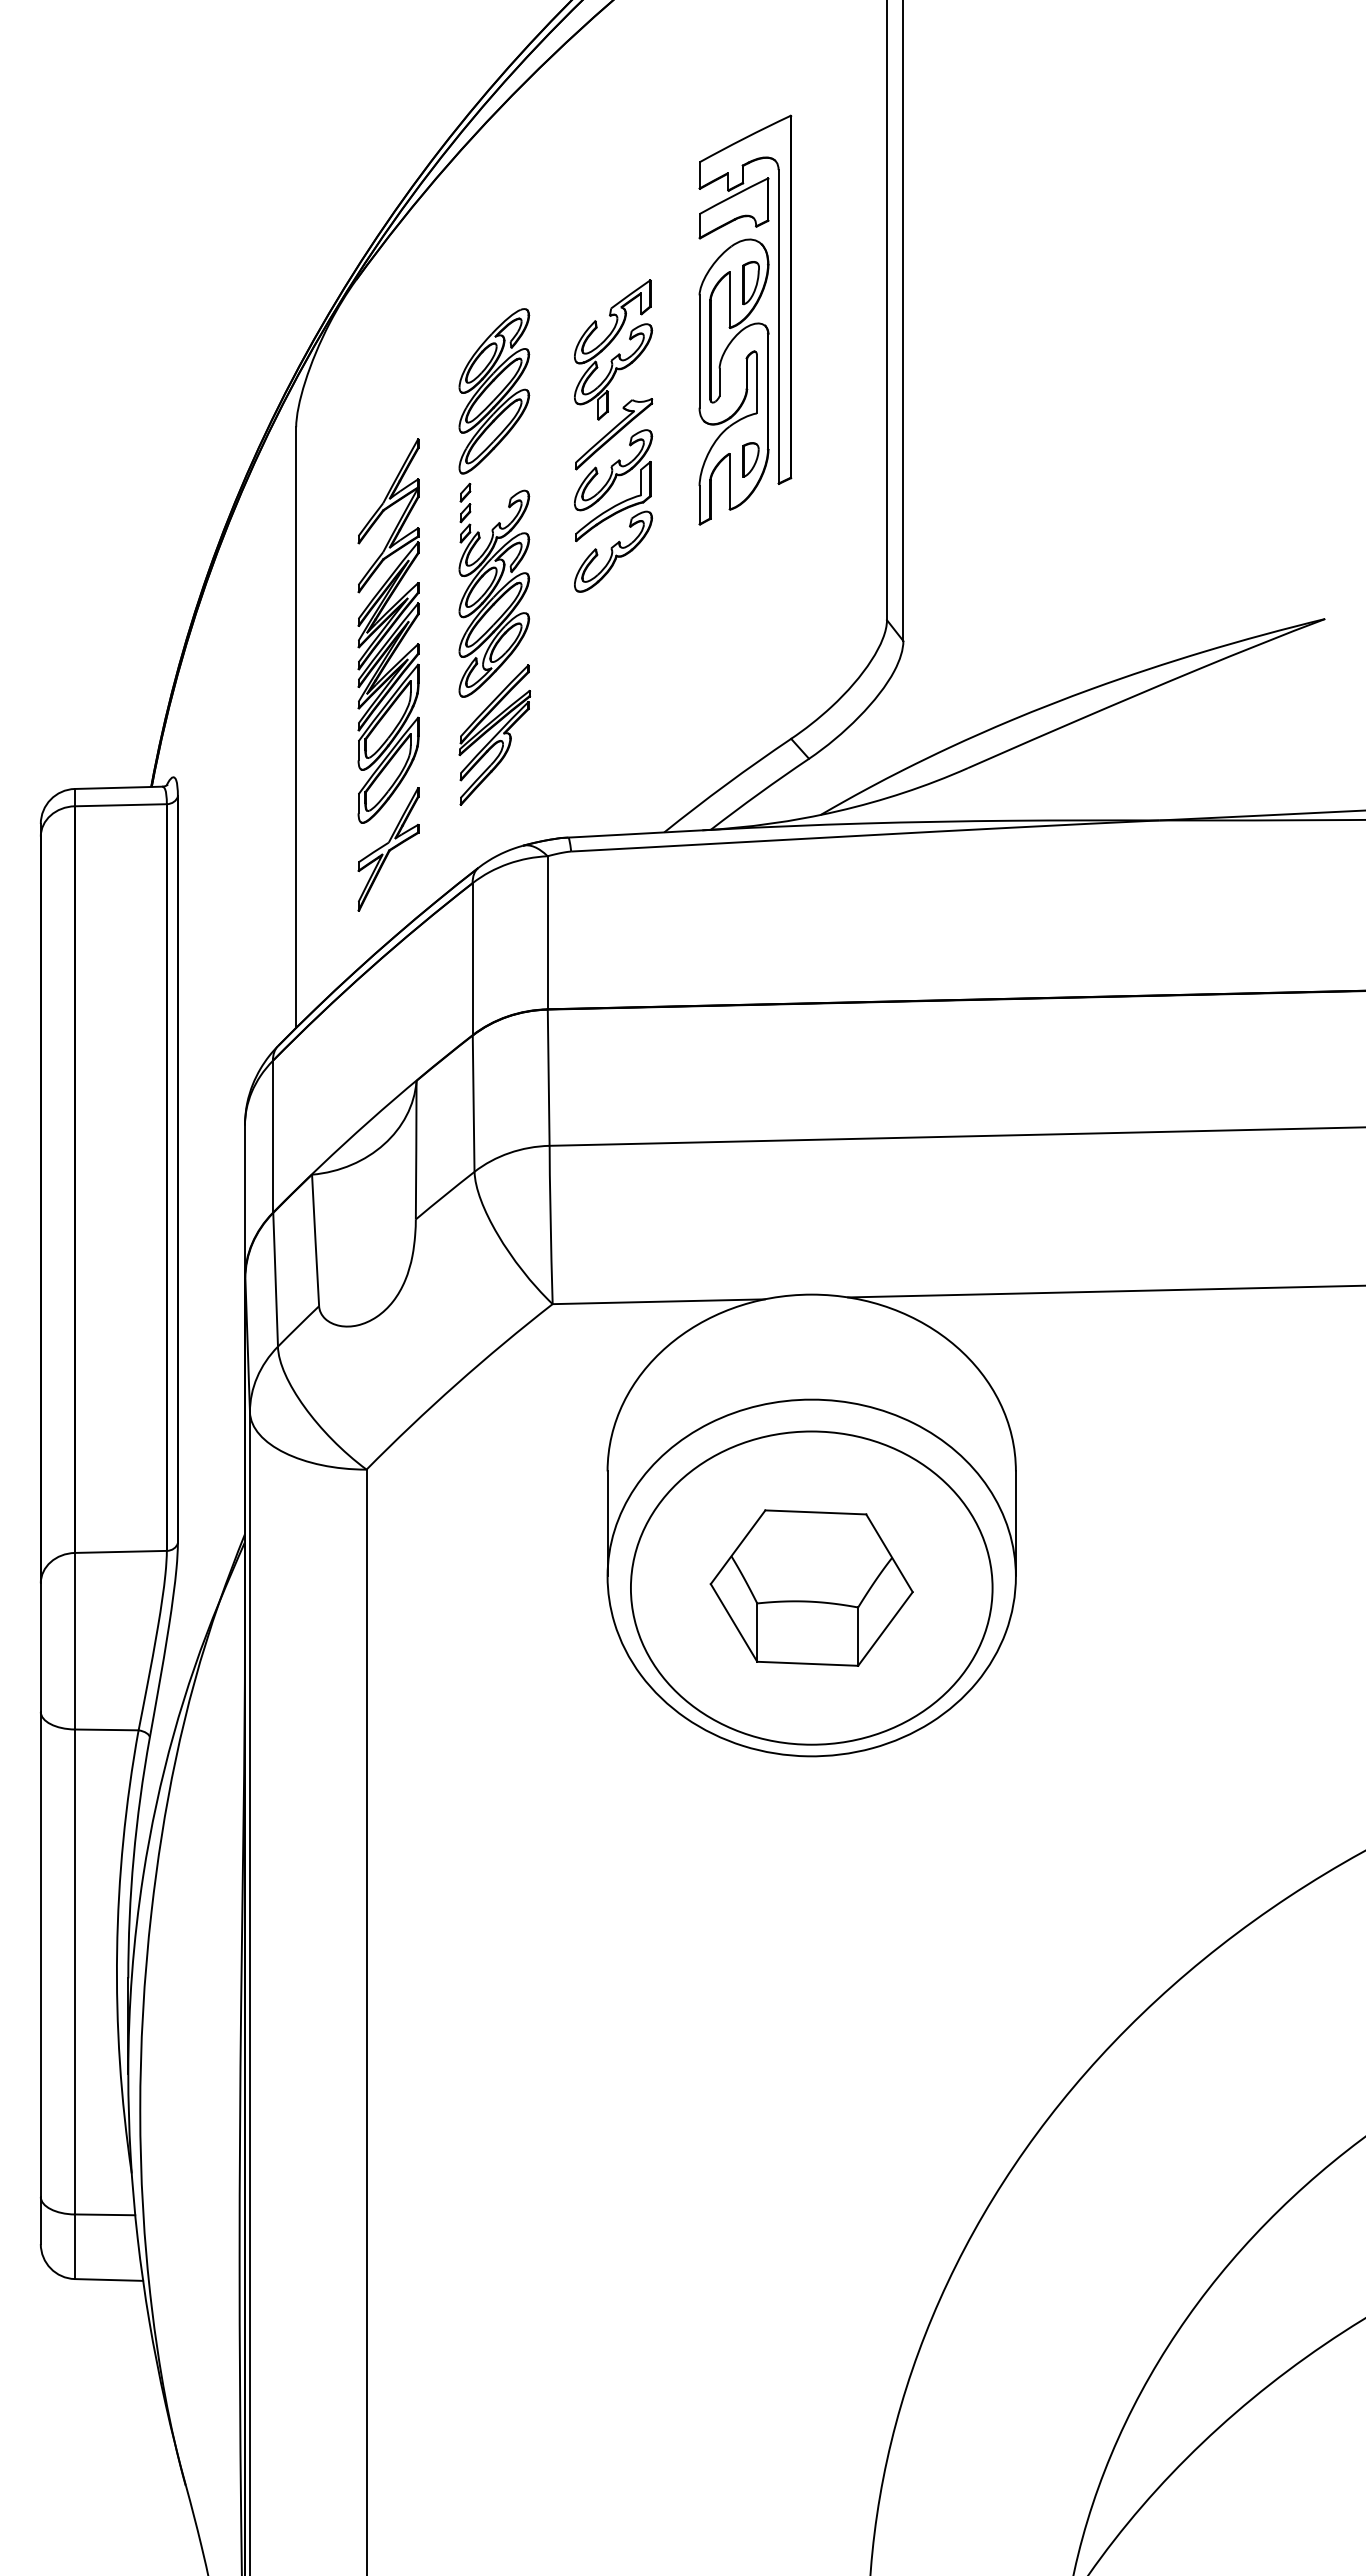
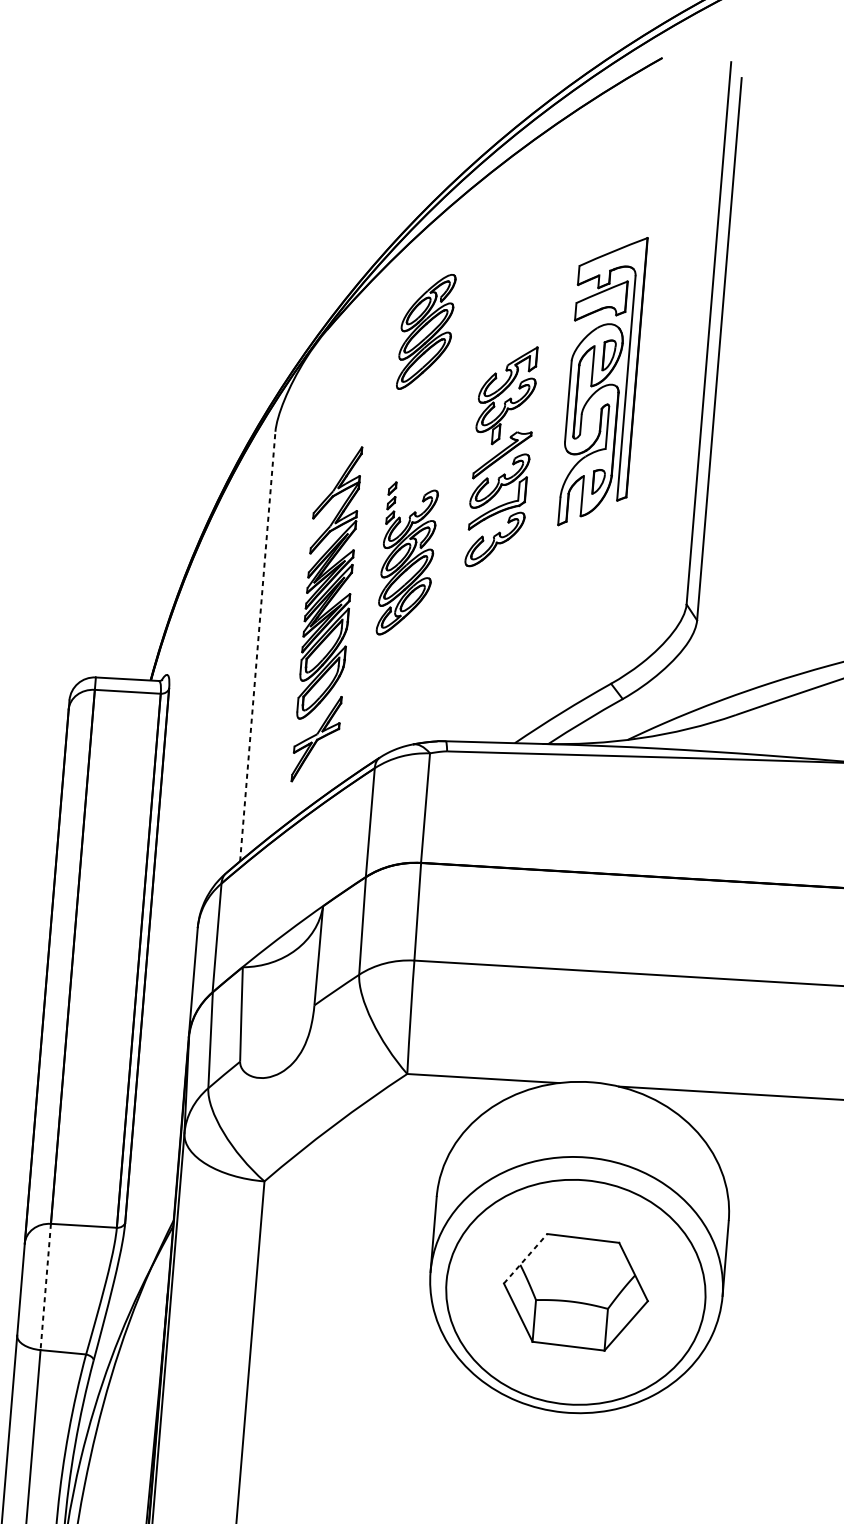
part: (494, 391) -> (426, 332), moved
line: (296, 727) -> (257, 646), solid -> dashed
part: (494, 734) -> (399, 663), removed
line: (738, 1547) -> (525, 1258), solid -> dashed
line: (74, 1641) -> (45, 1287), solid -> dashed

